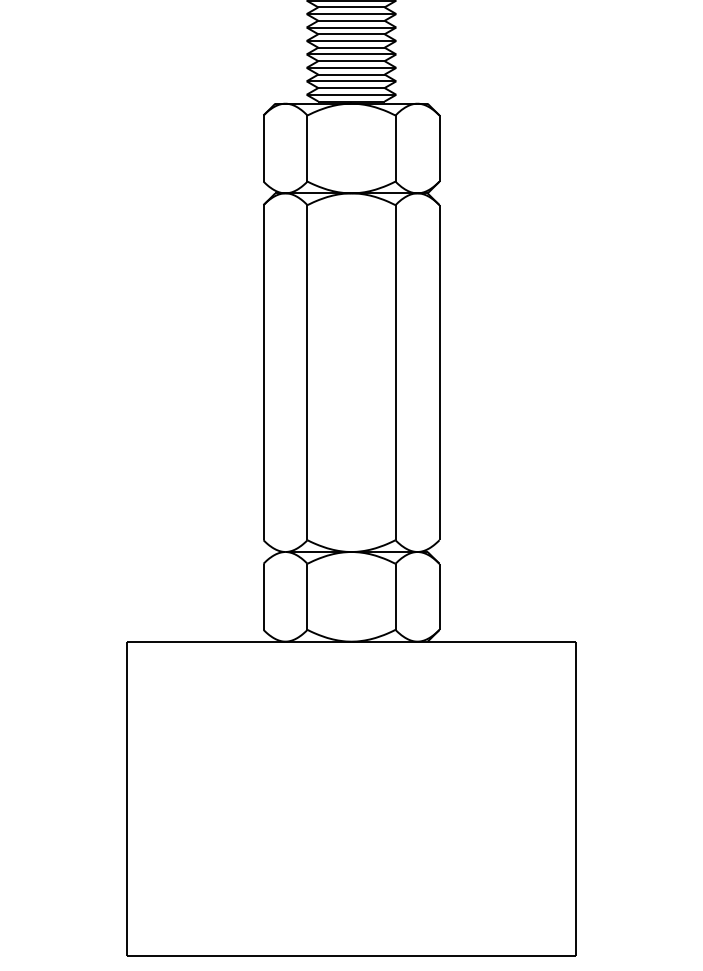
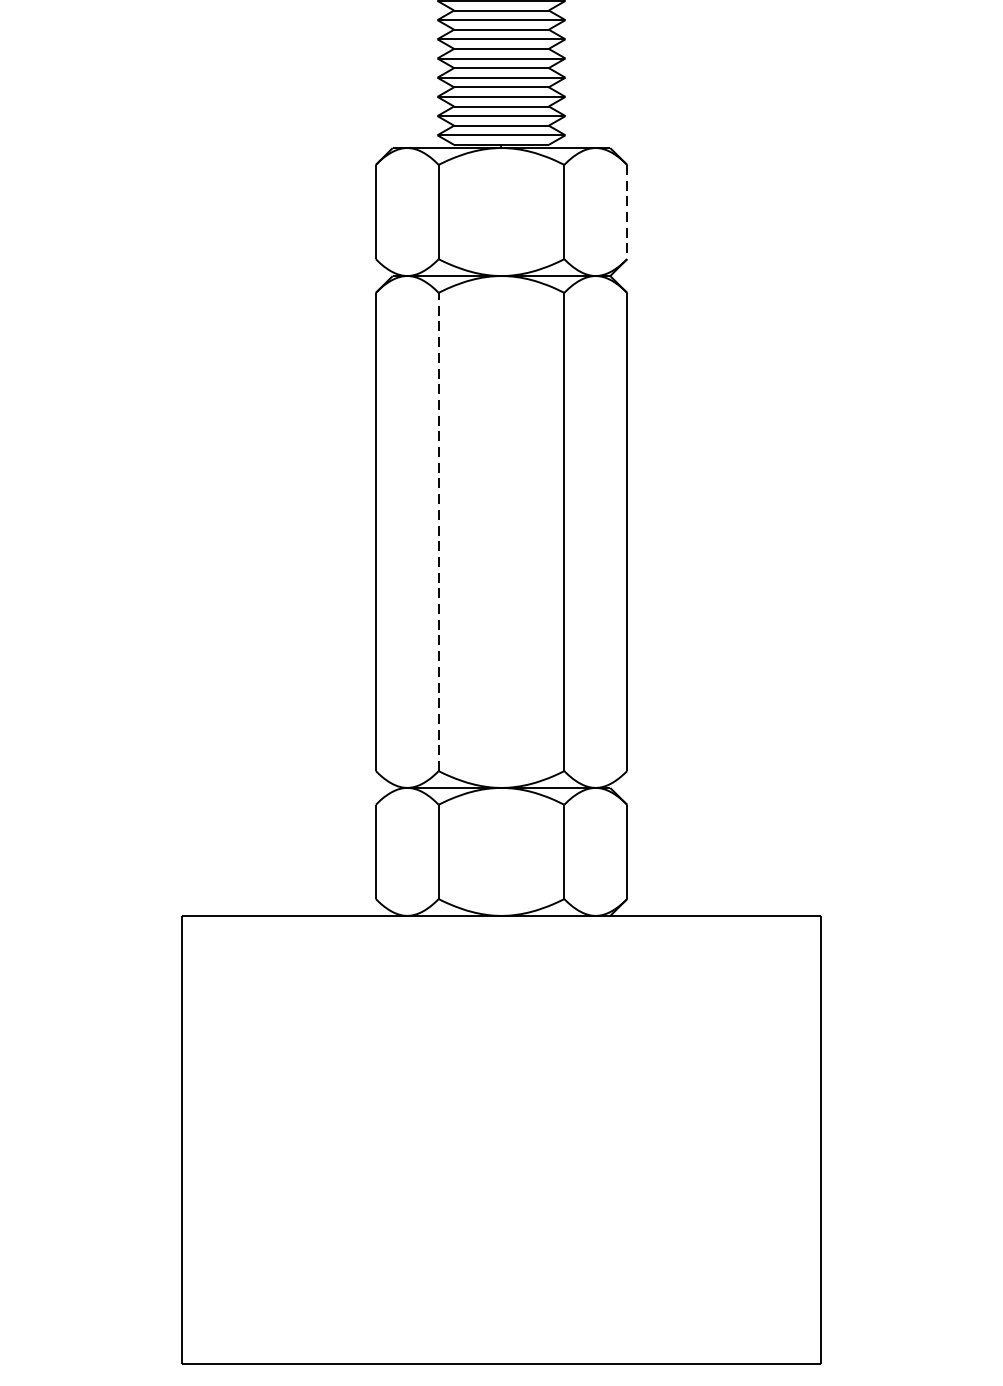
line: (439, 149) -> (627, 213), solid -> dashed
line: (307, 372) -> (438, 531), solid -> dashed

